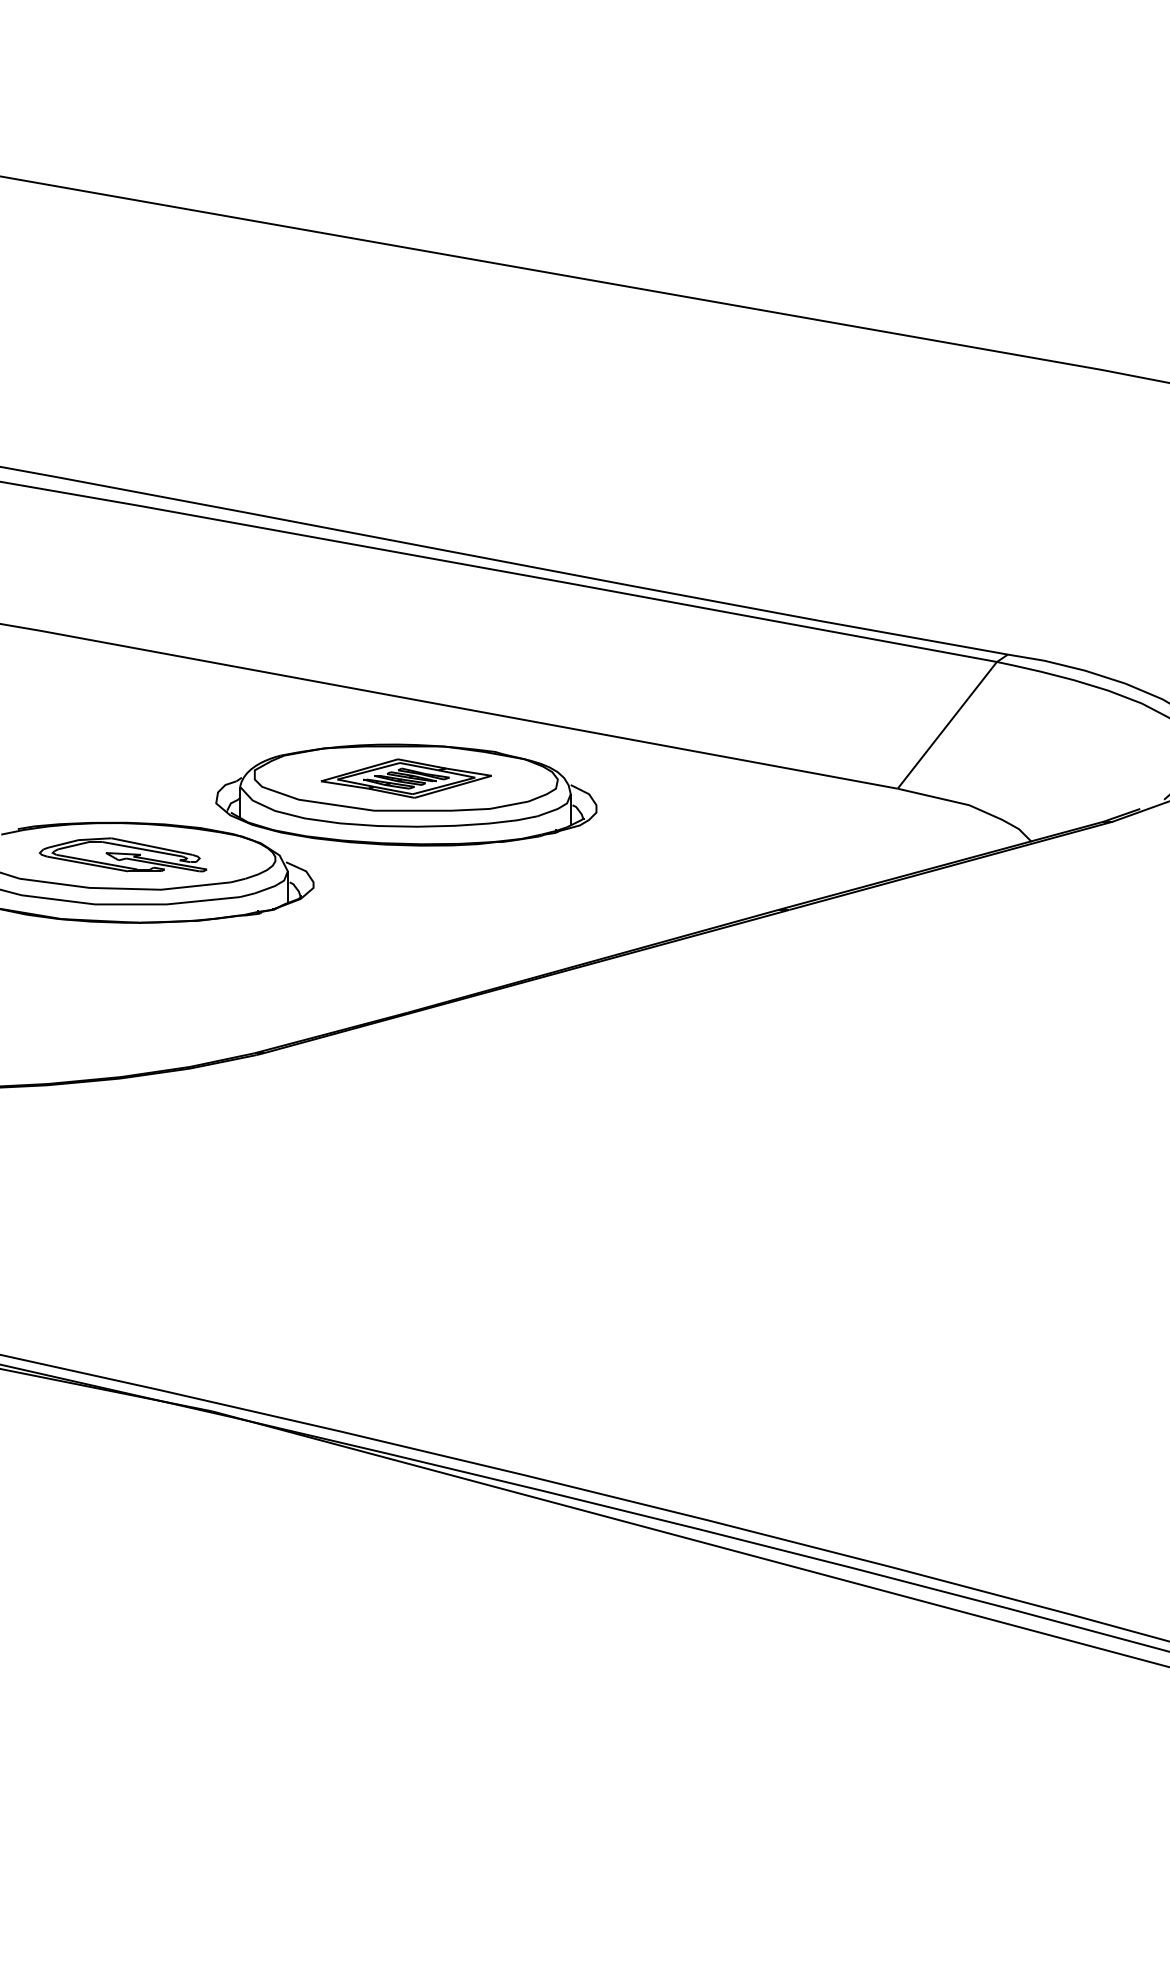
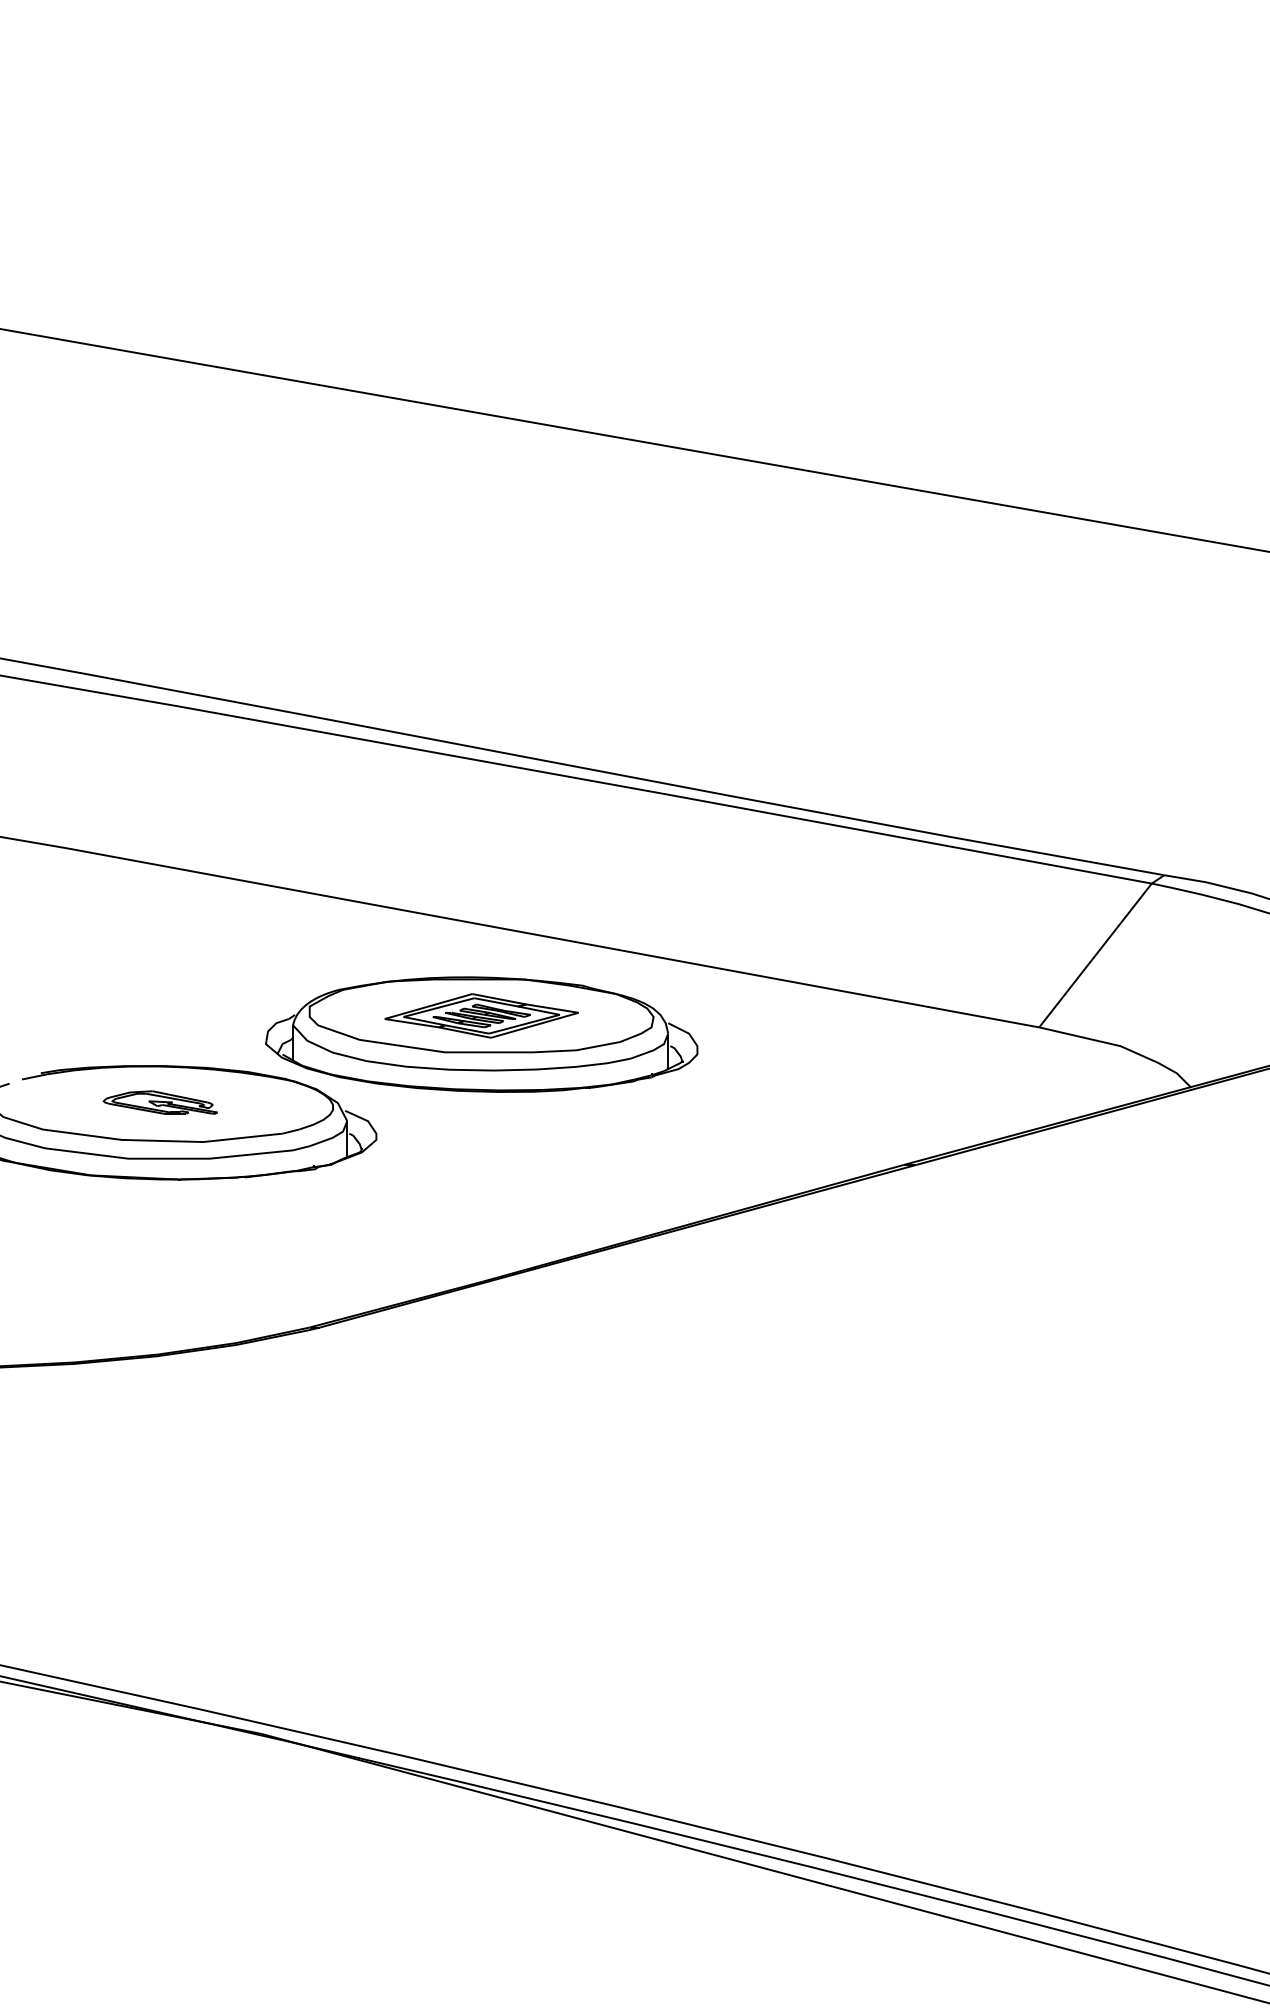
part: (123, 854) -> (160, 1102), size x0.6

